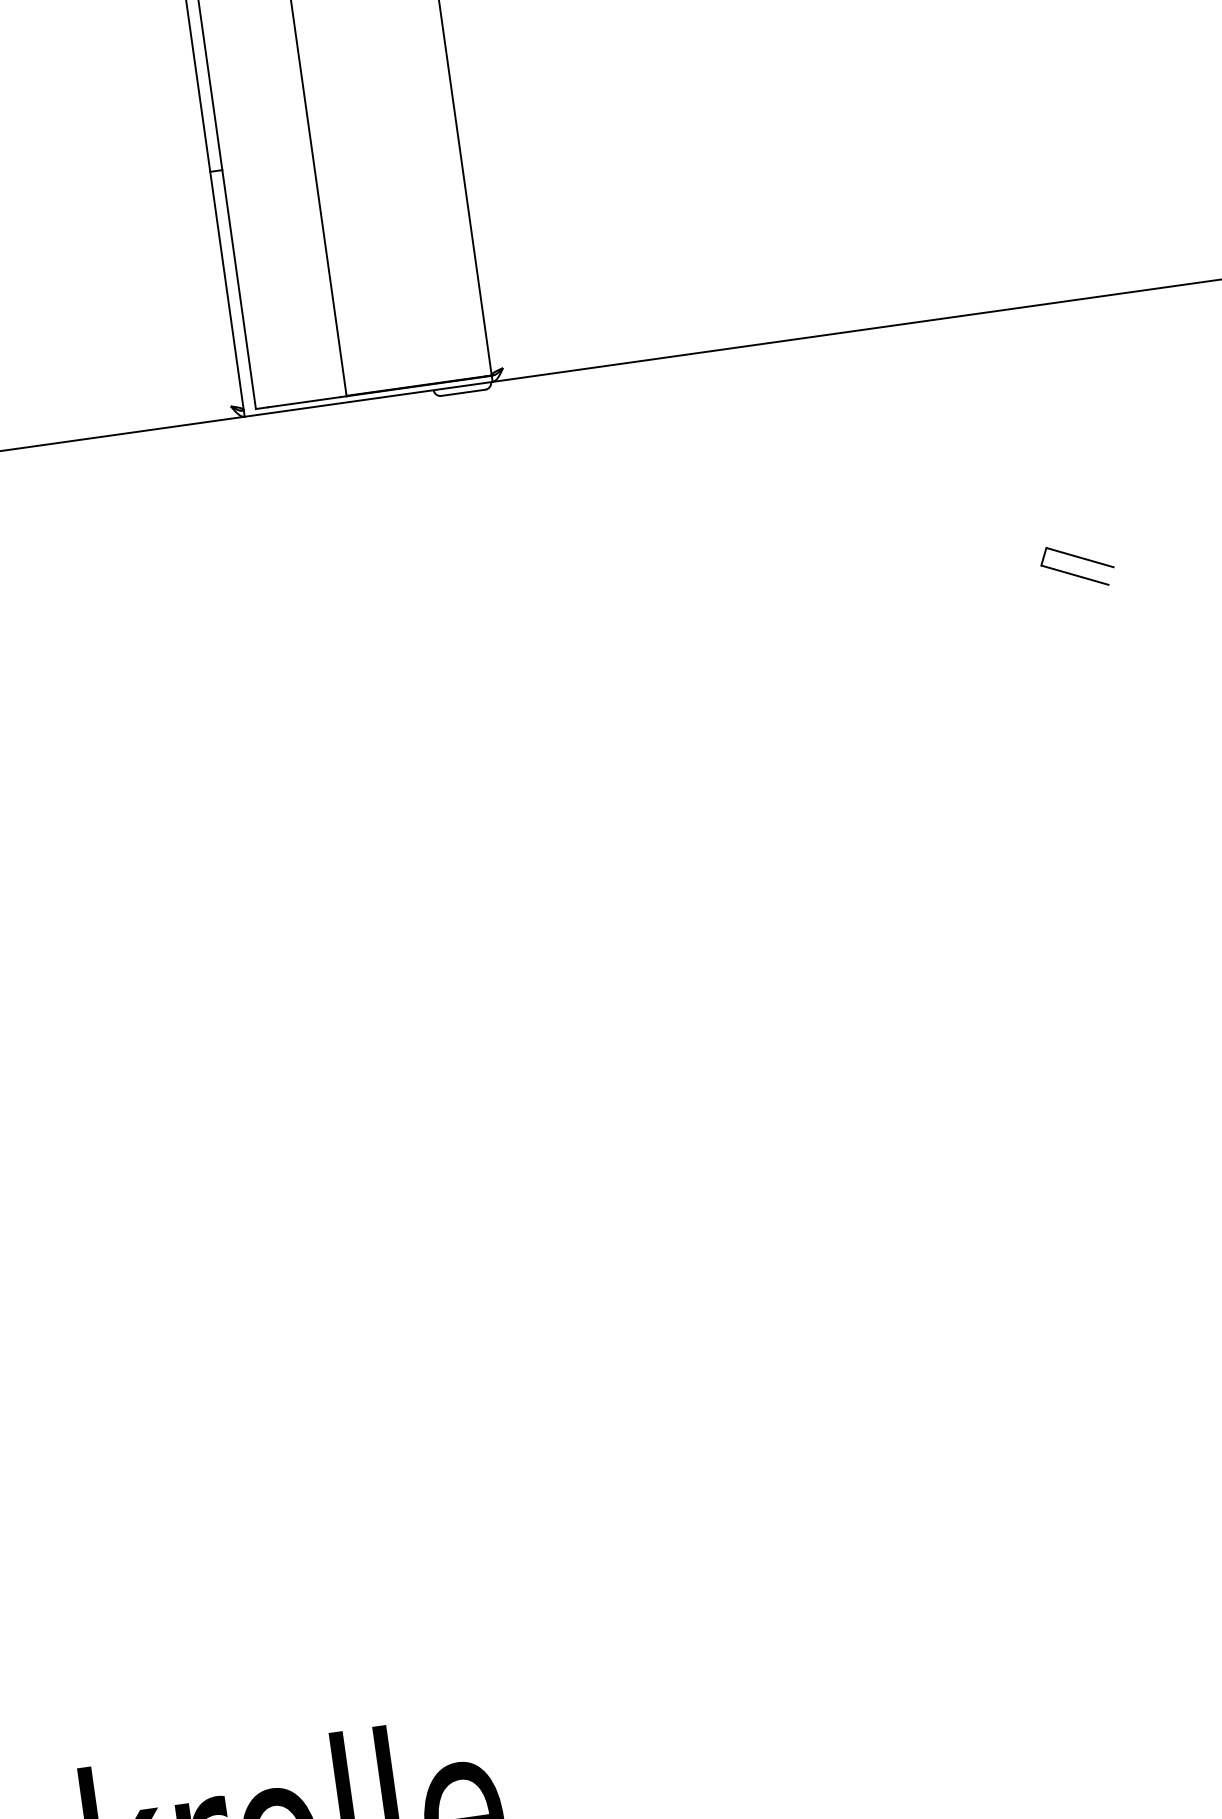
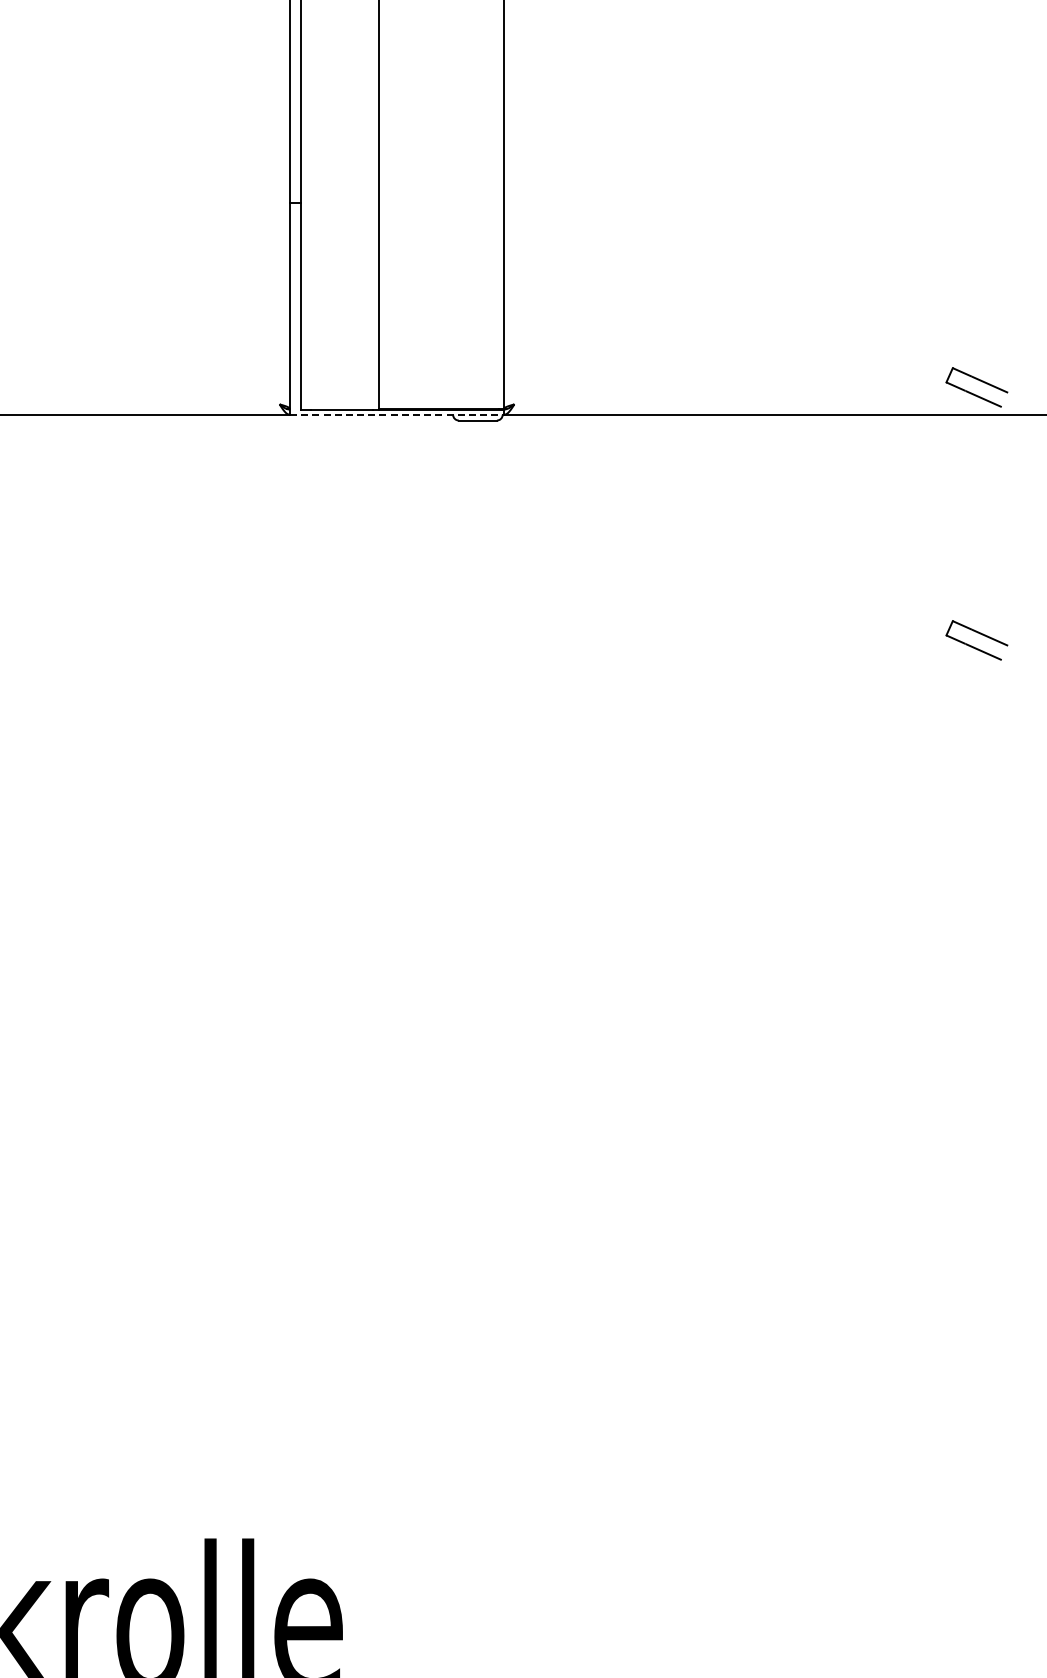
part: (1034, 280) -> (974, 393), added
line: (369, 398) -> (397, 414), solid -> dashed

